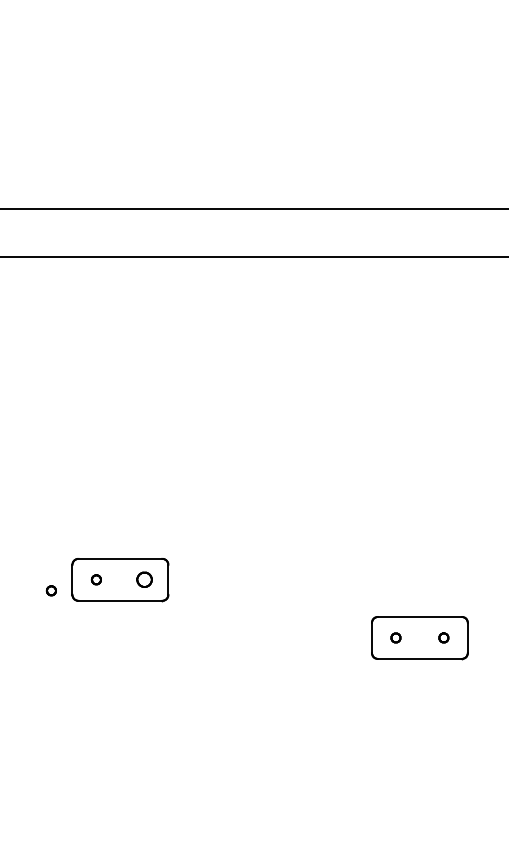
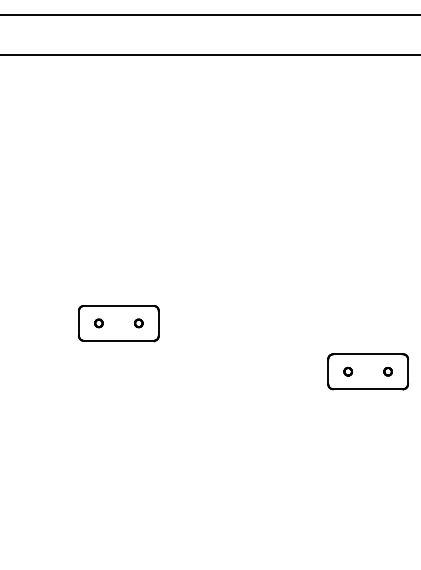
part: (143, 579) -> (138, 323), size x0.62
part: (50, 590) -> (60, 332), removed

